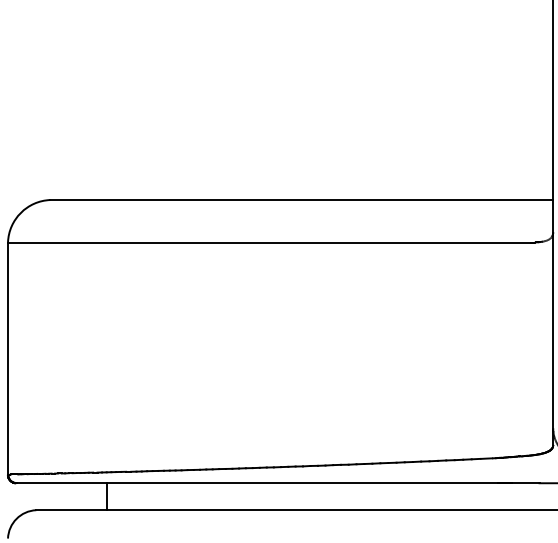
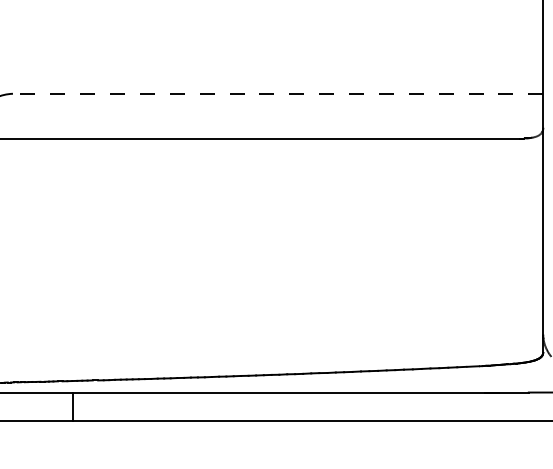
line: (301, 200) -> (277, 94), solid -> dashed

